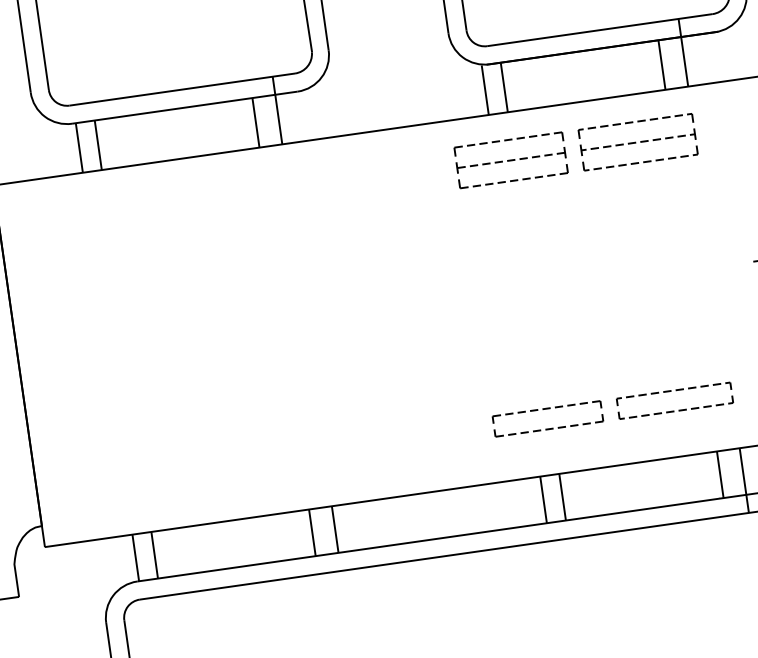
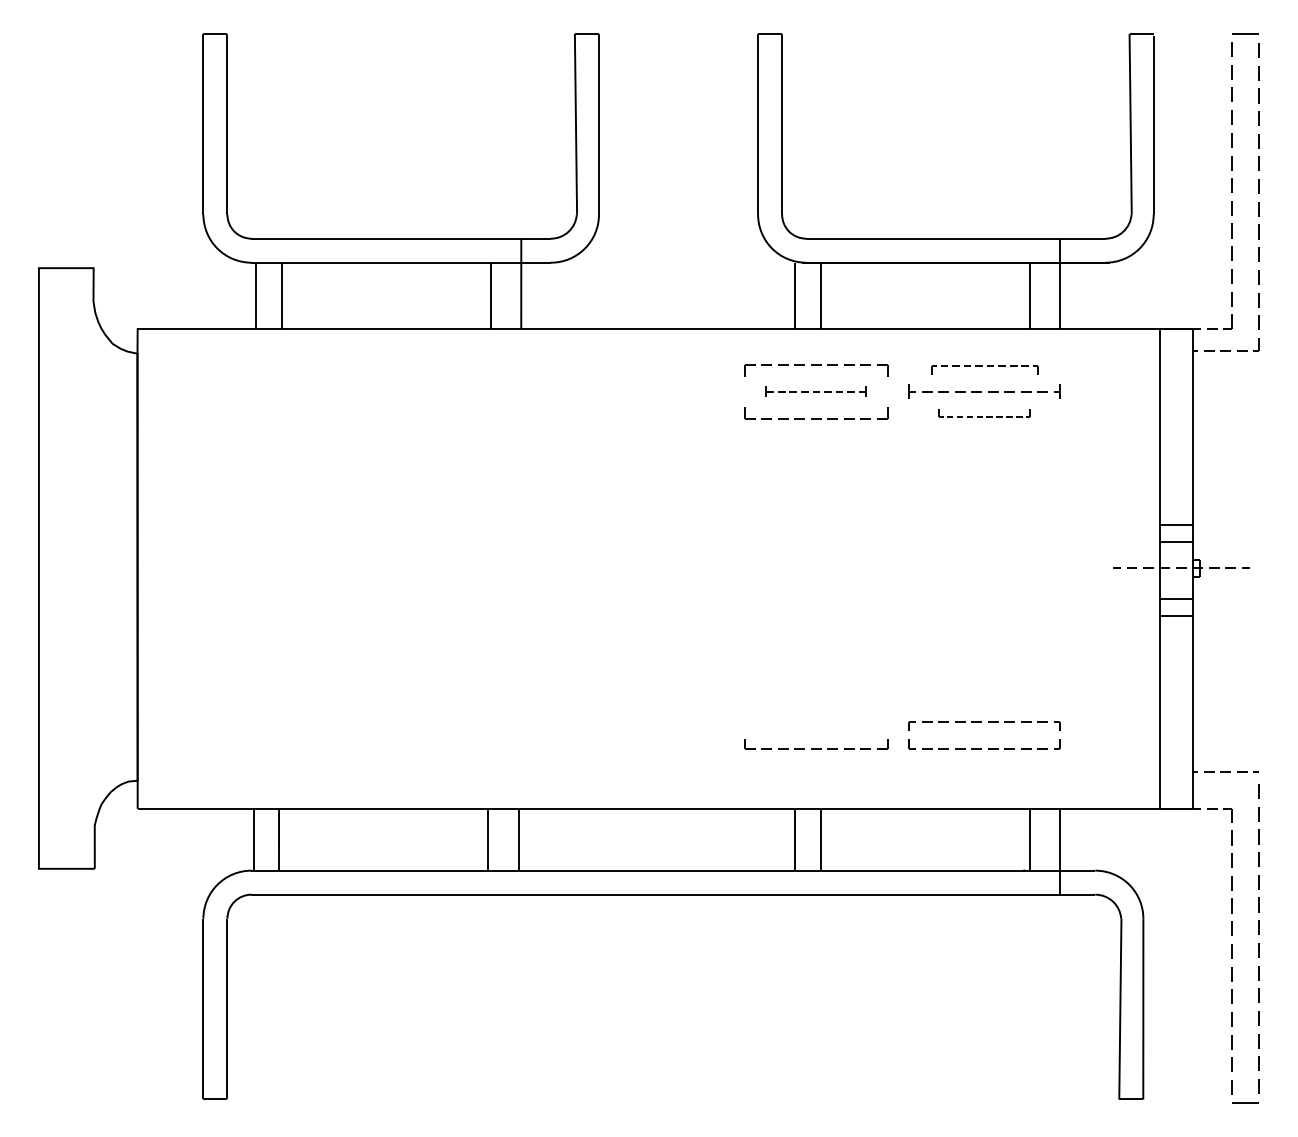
part: (635, 126) -> (984, 370), size x0.7
part: (640, 158) -> (984, 413), size x0.6
part: (511, 160) -> (816, 391), size x0.7
part: (547, 411) -> (816, 725), removed

